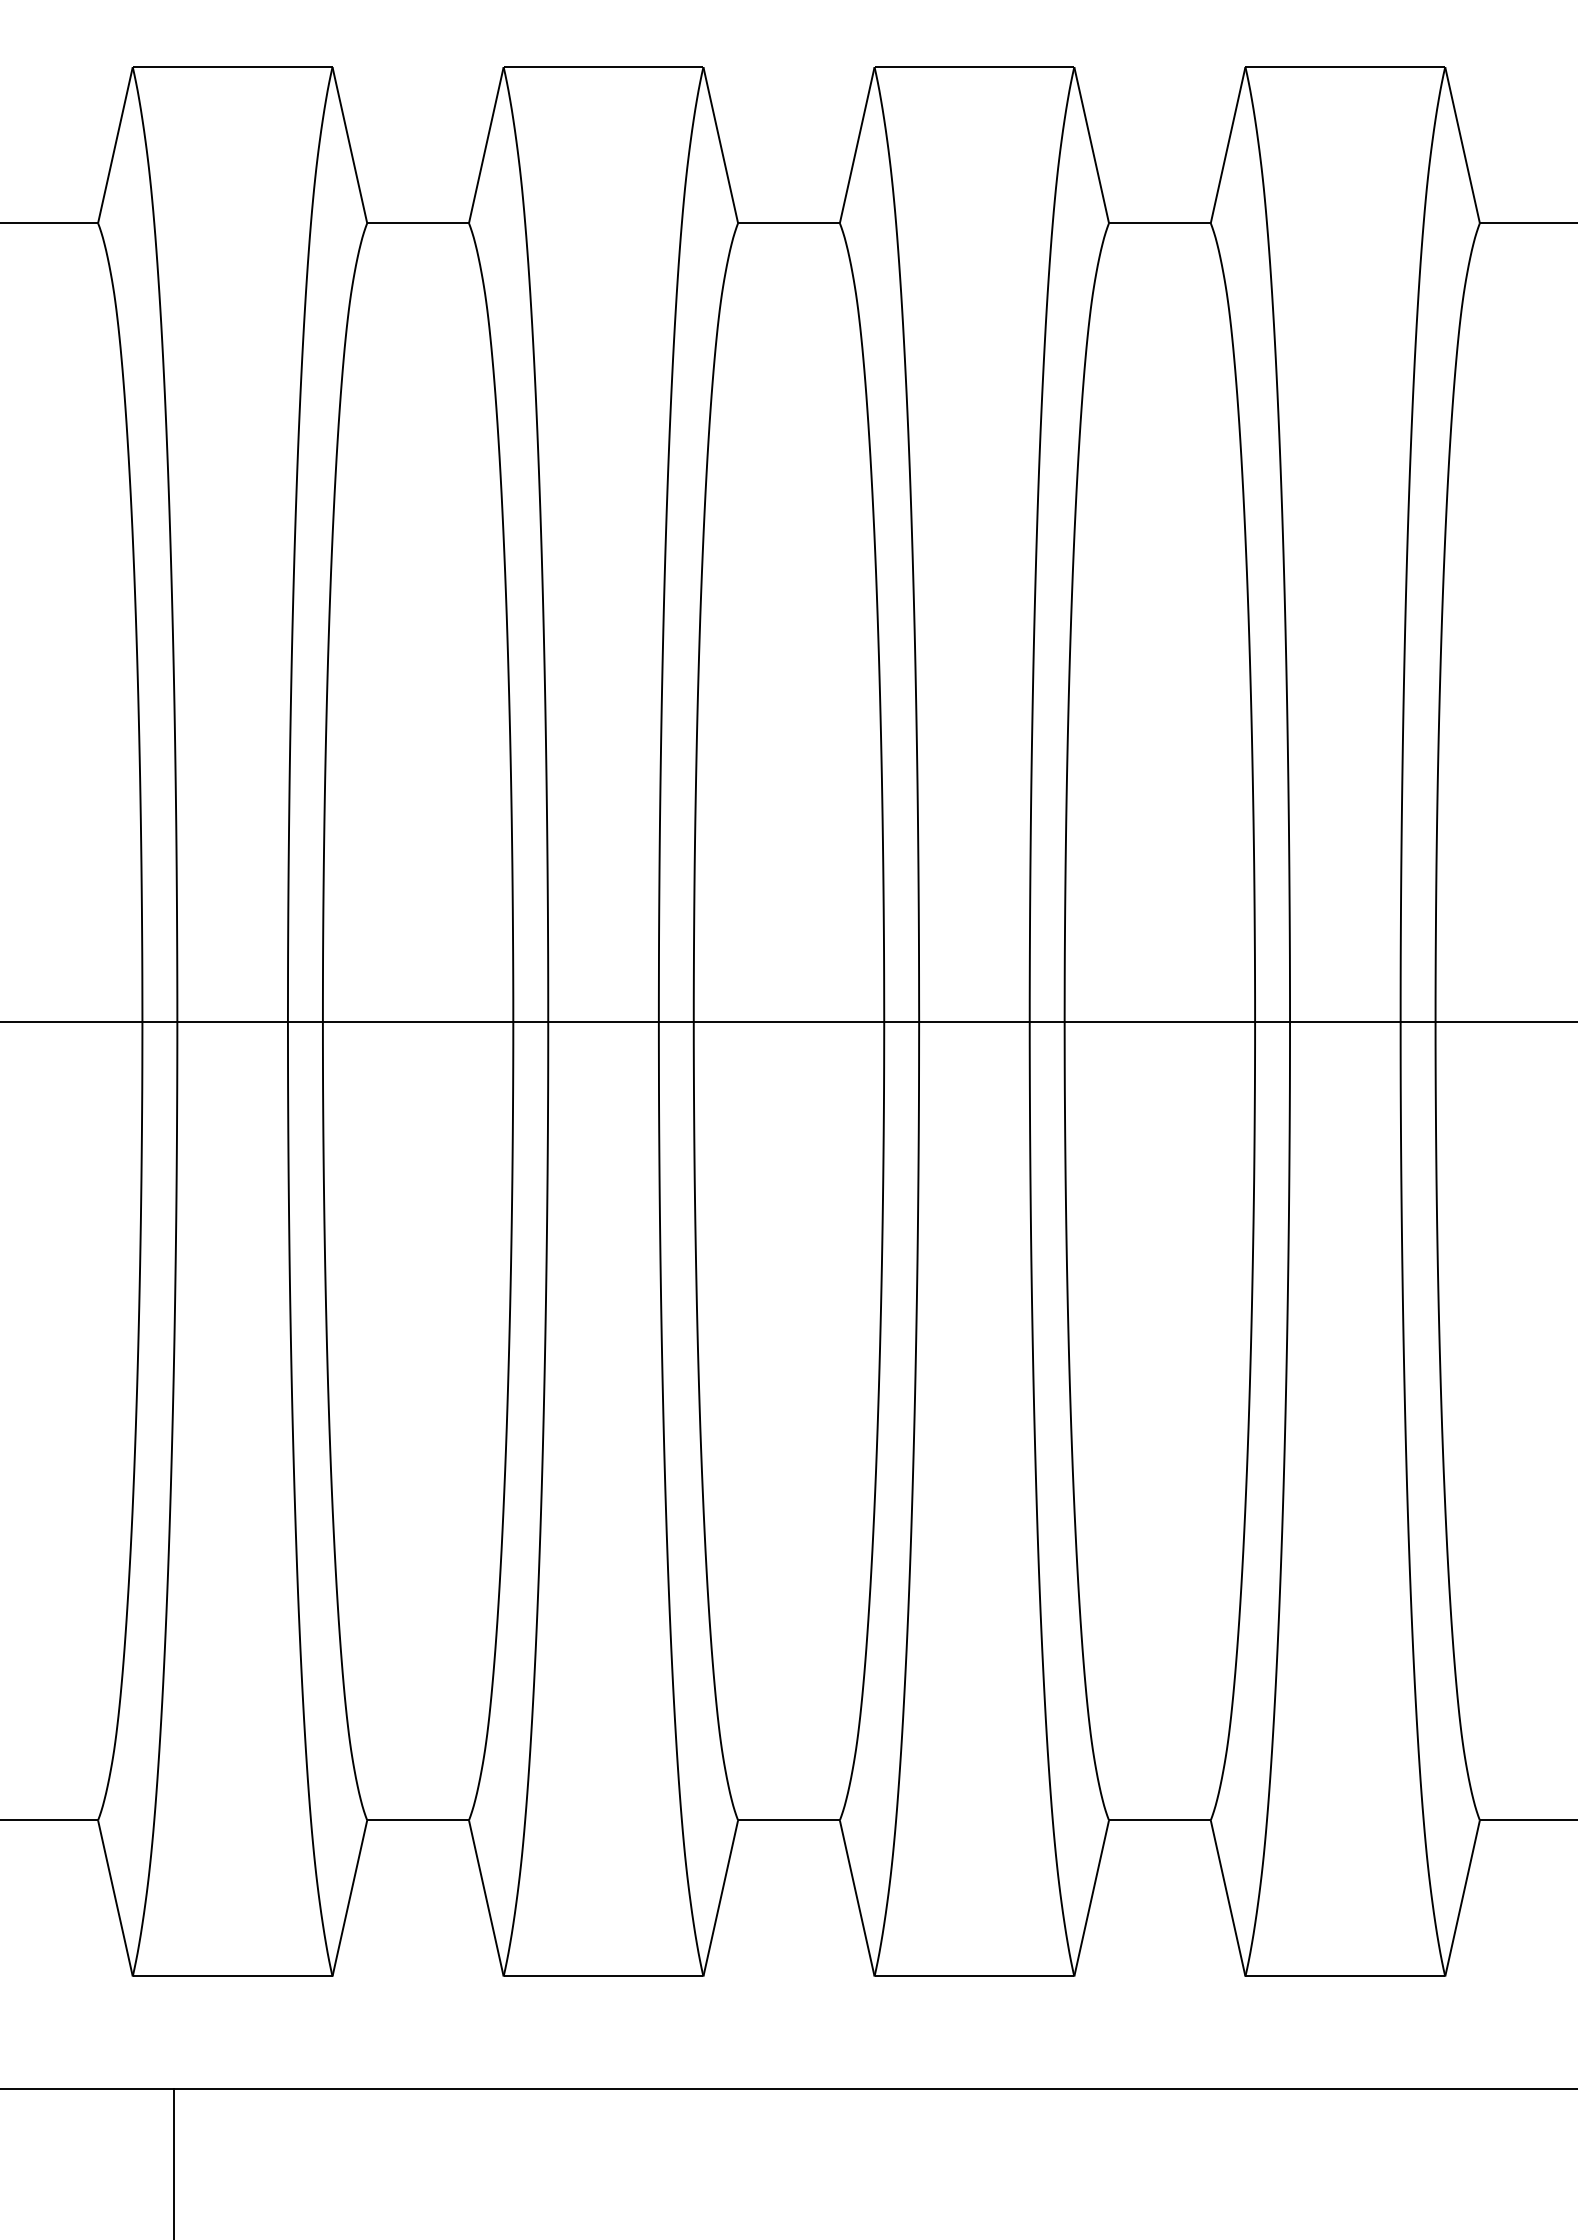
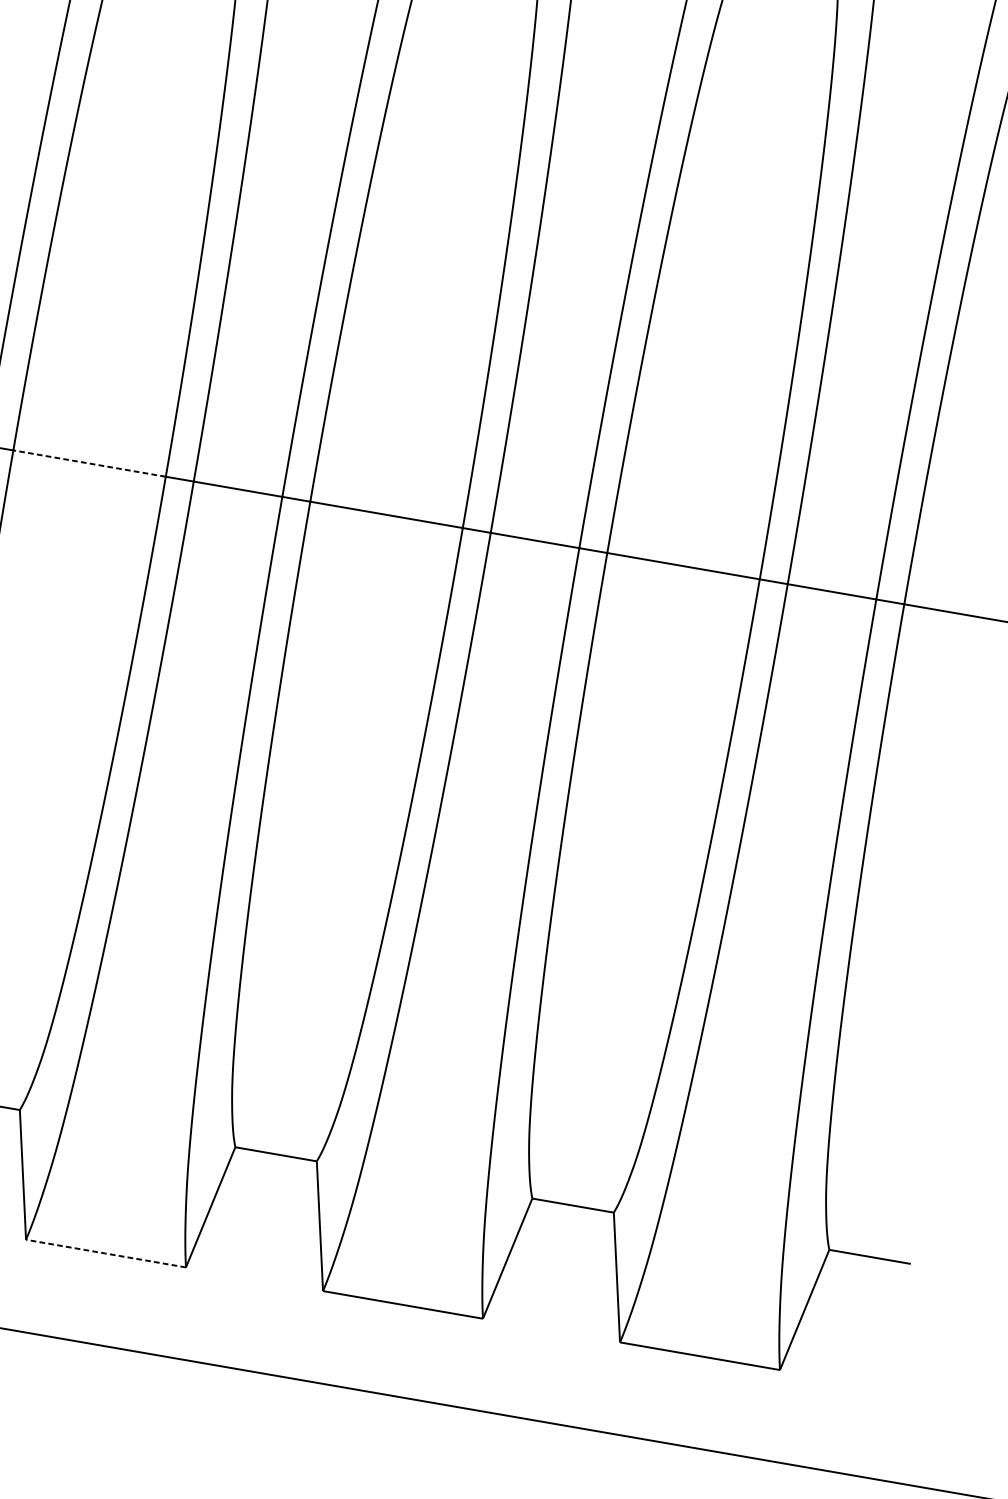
line: (417, 1021) -> (89, 463), solid -> dashed
line: (603, 1976) -> (105, 1253), solid -> dashed

